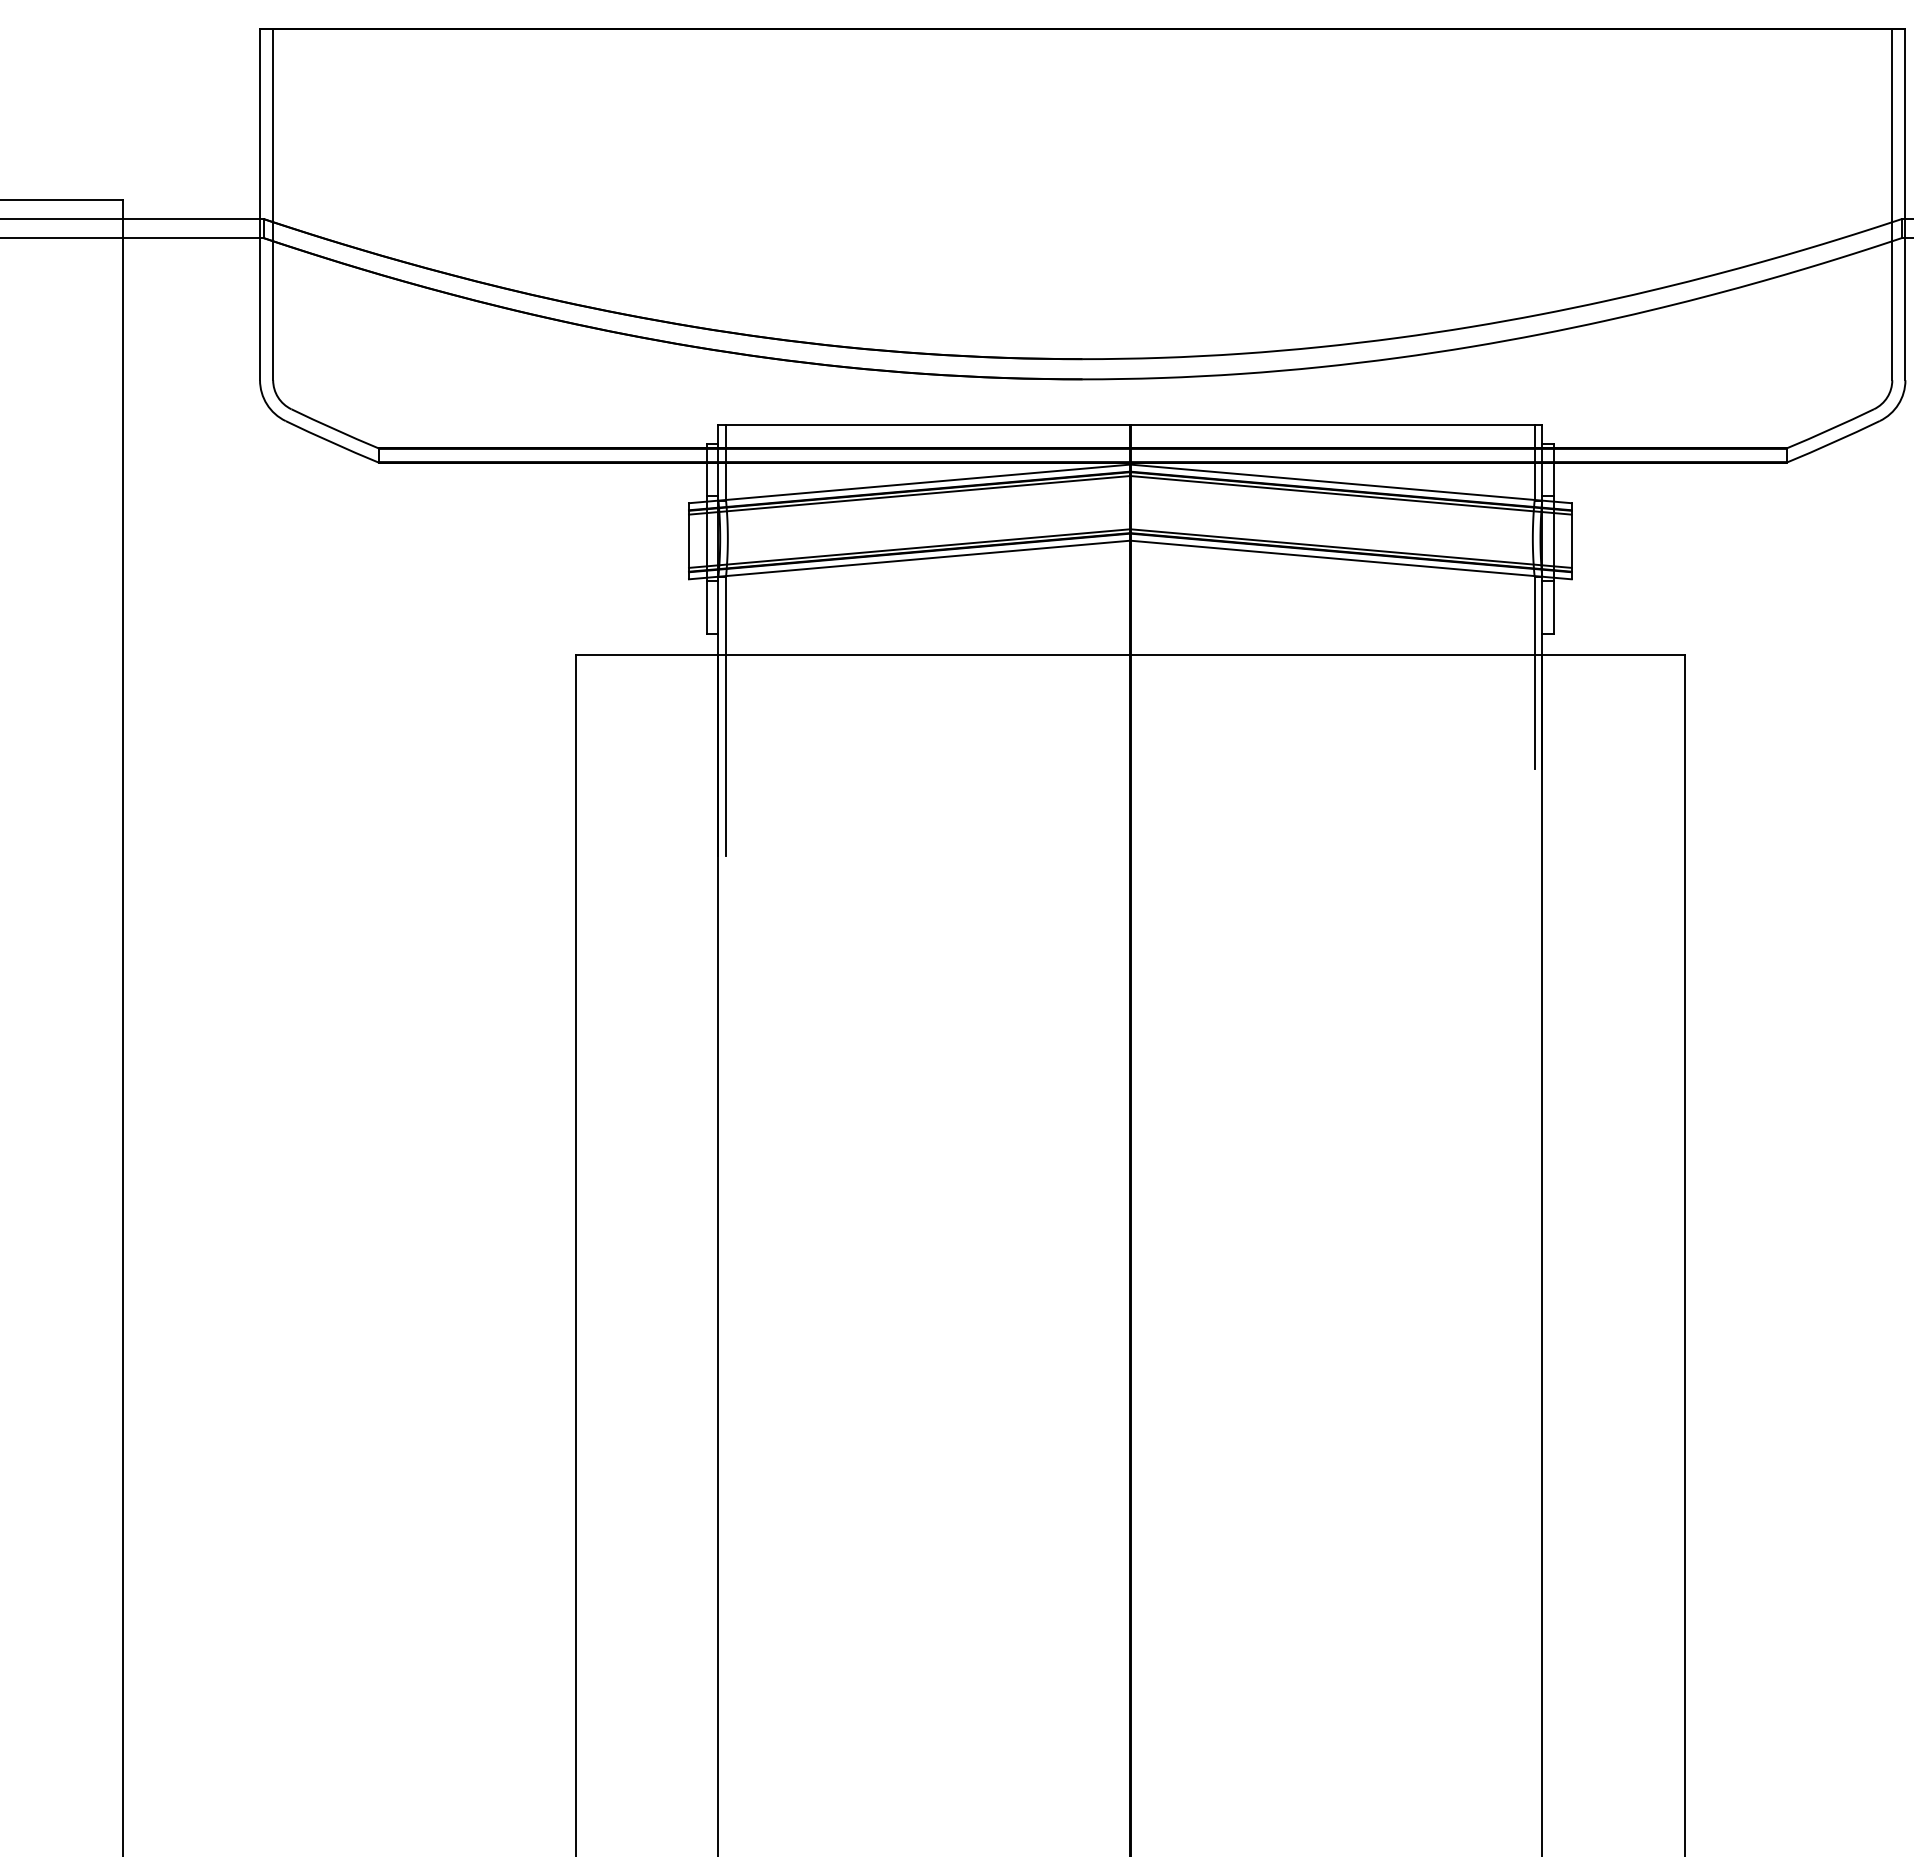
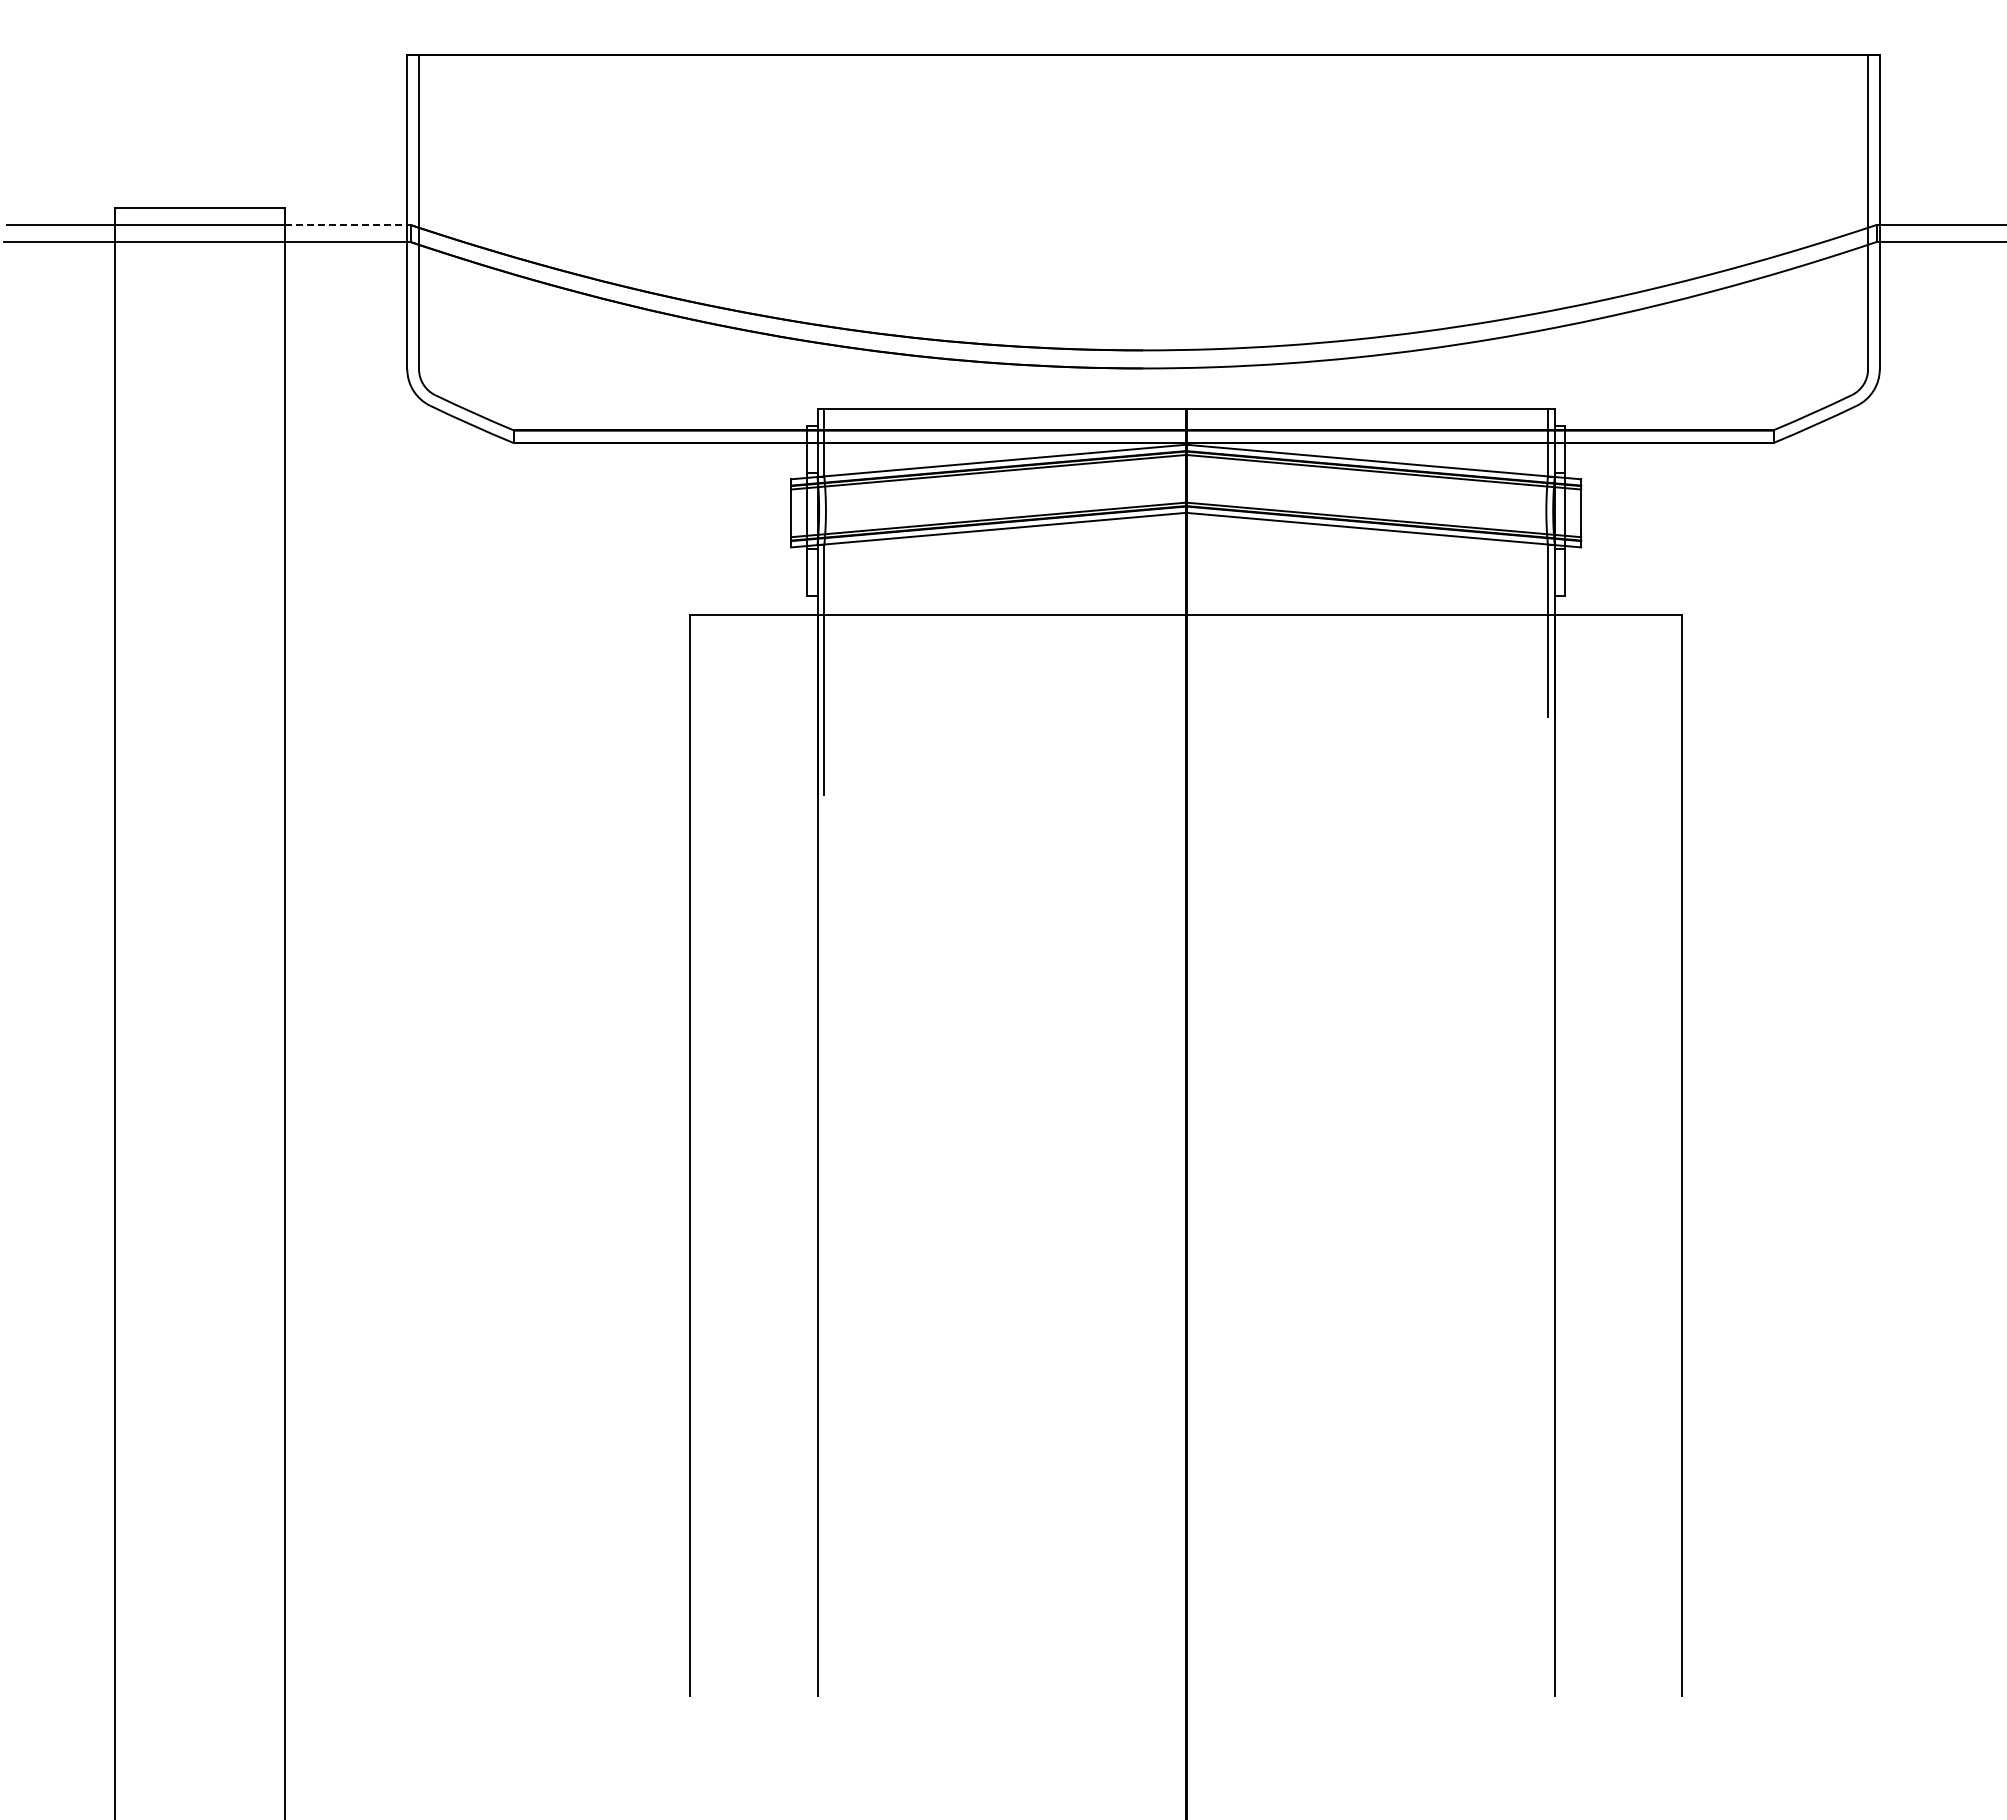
line: (192, 219) -> (346, 225), solid -> dashed

